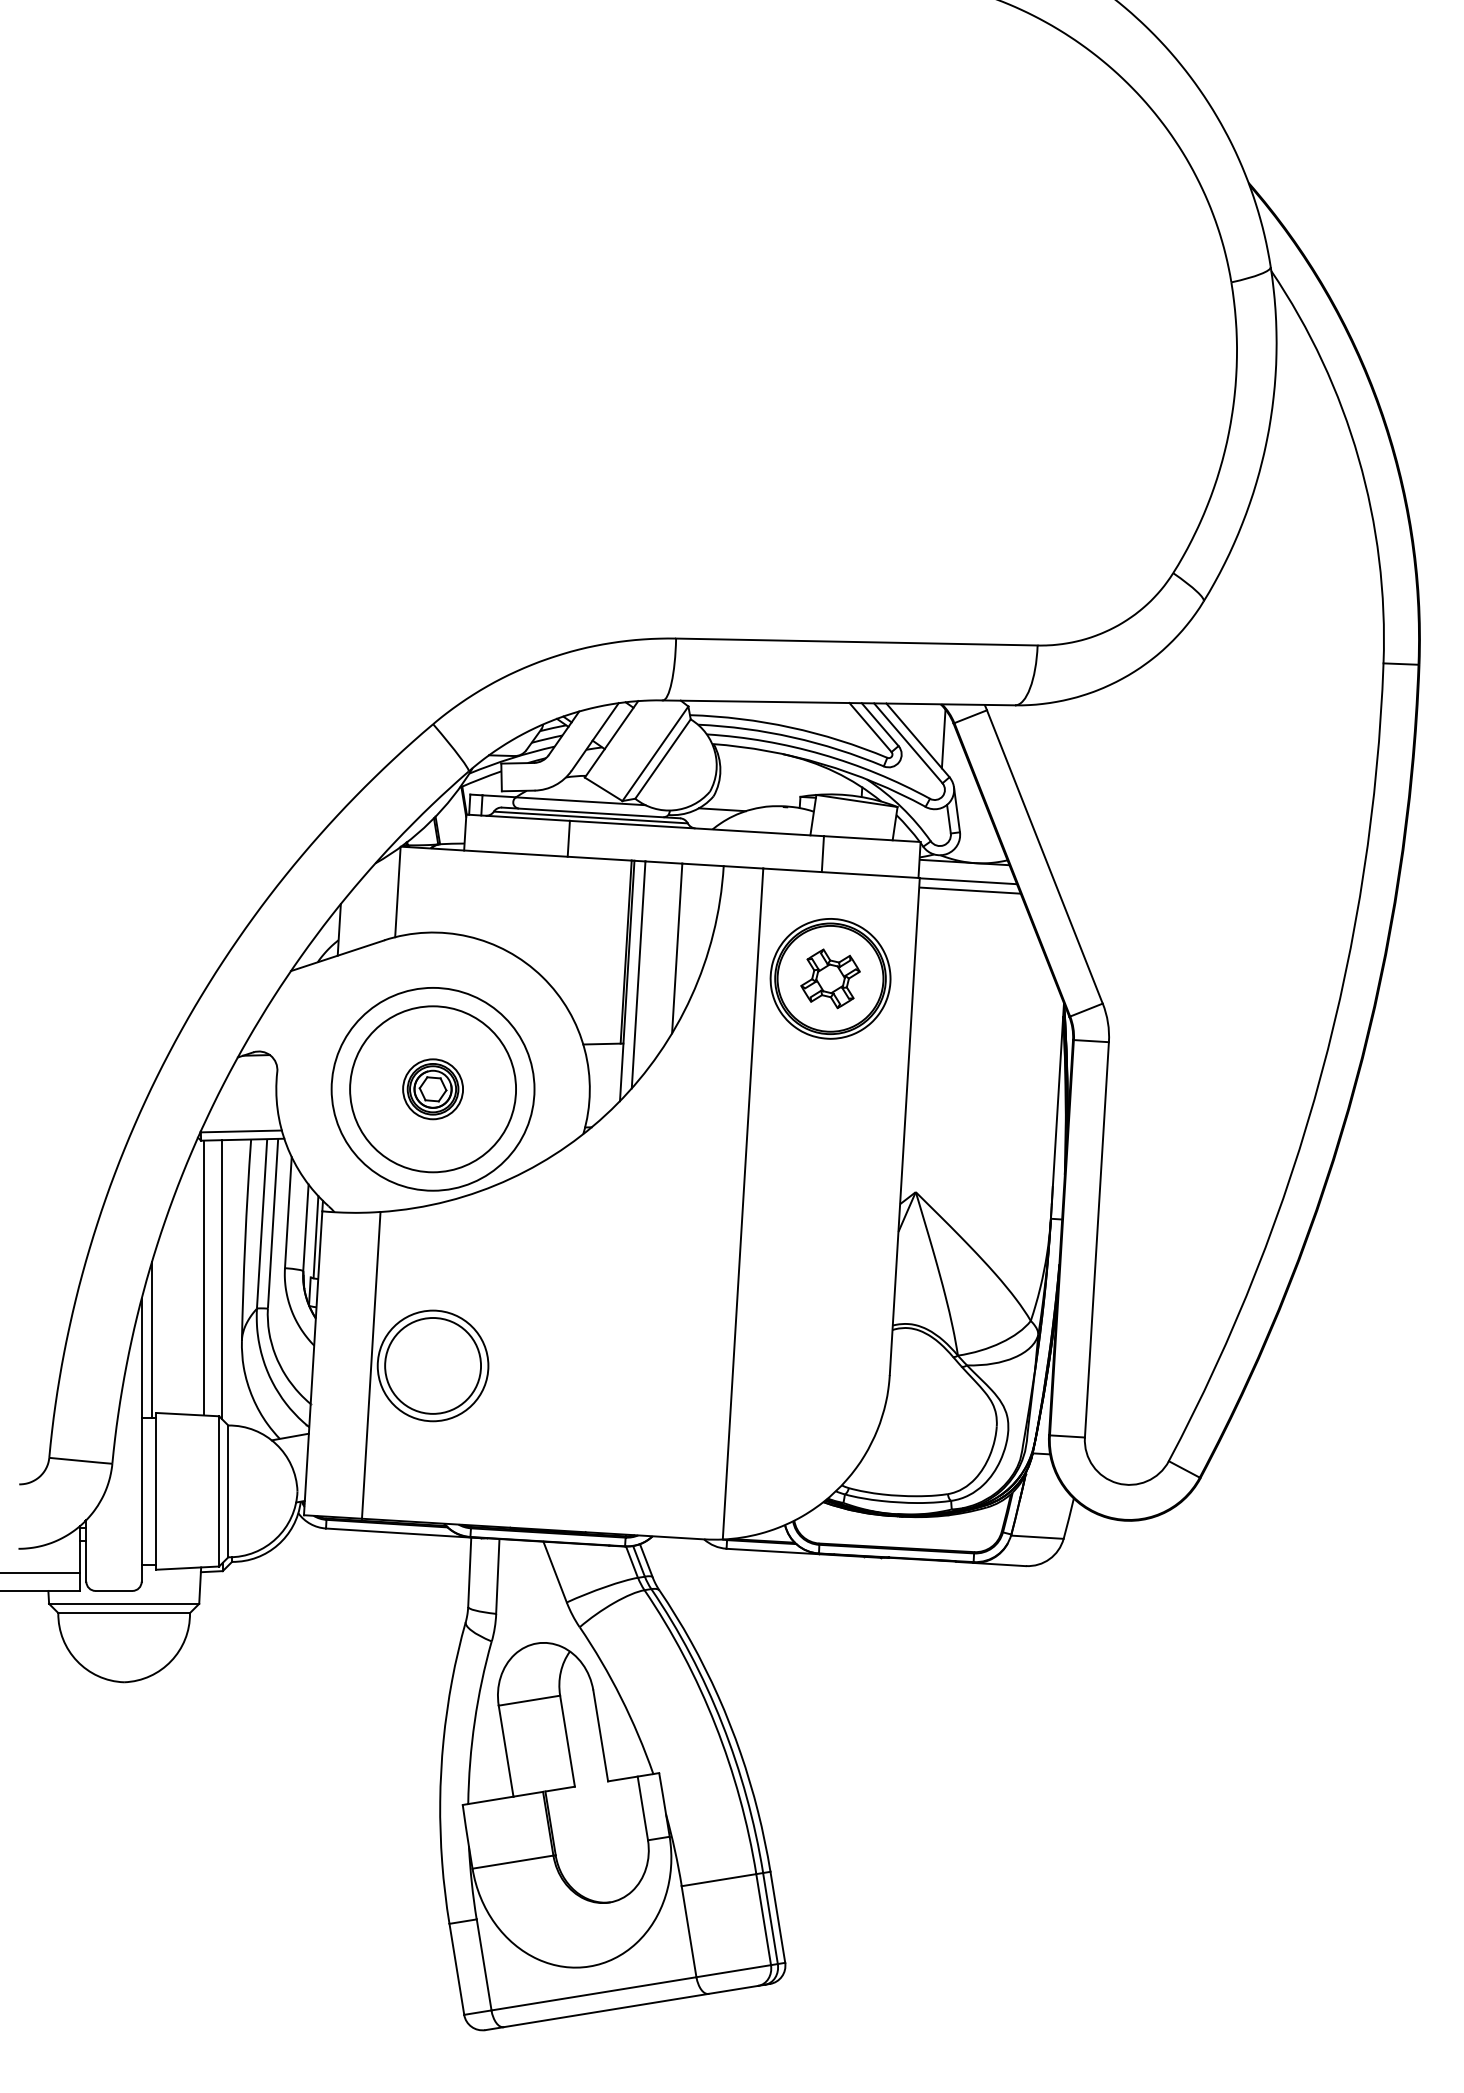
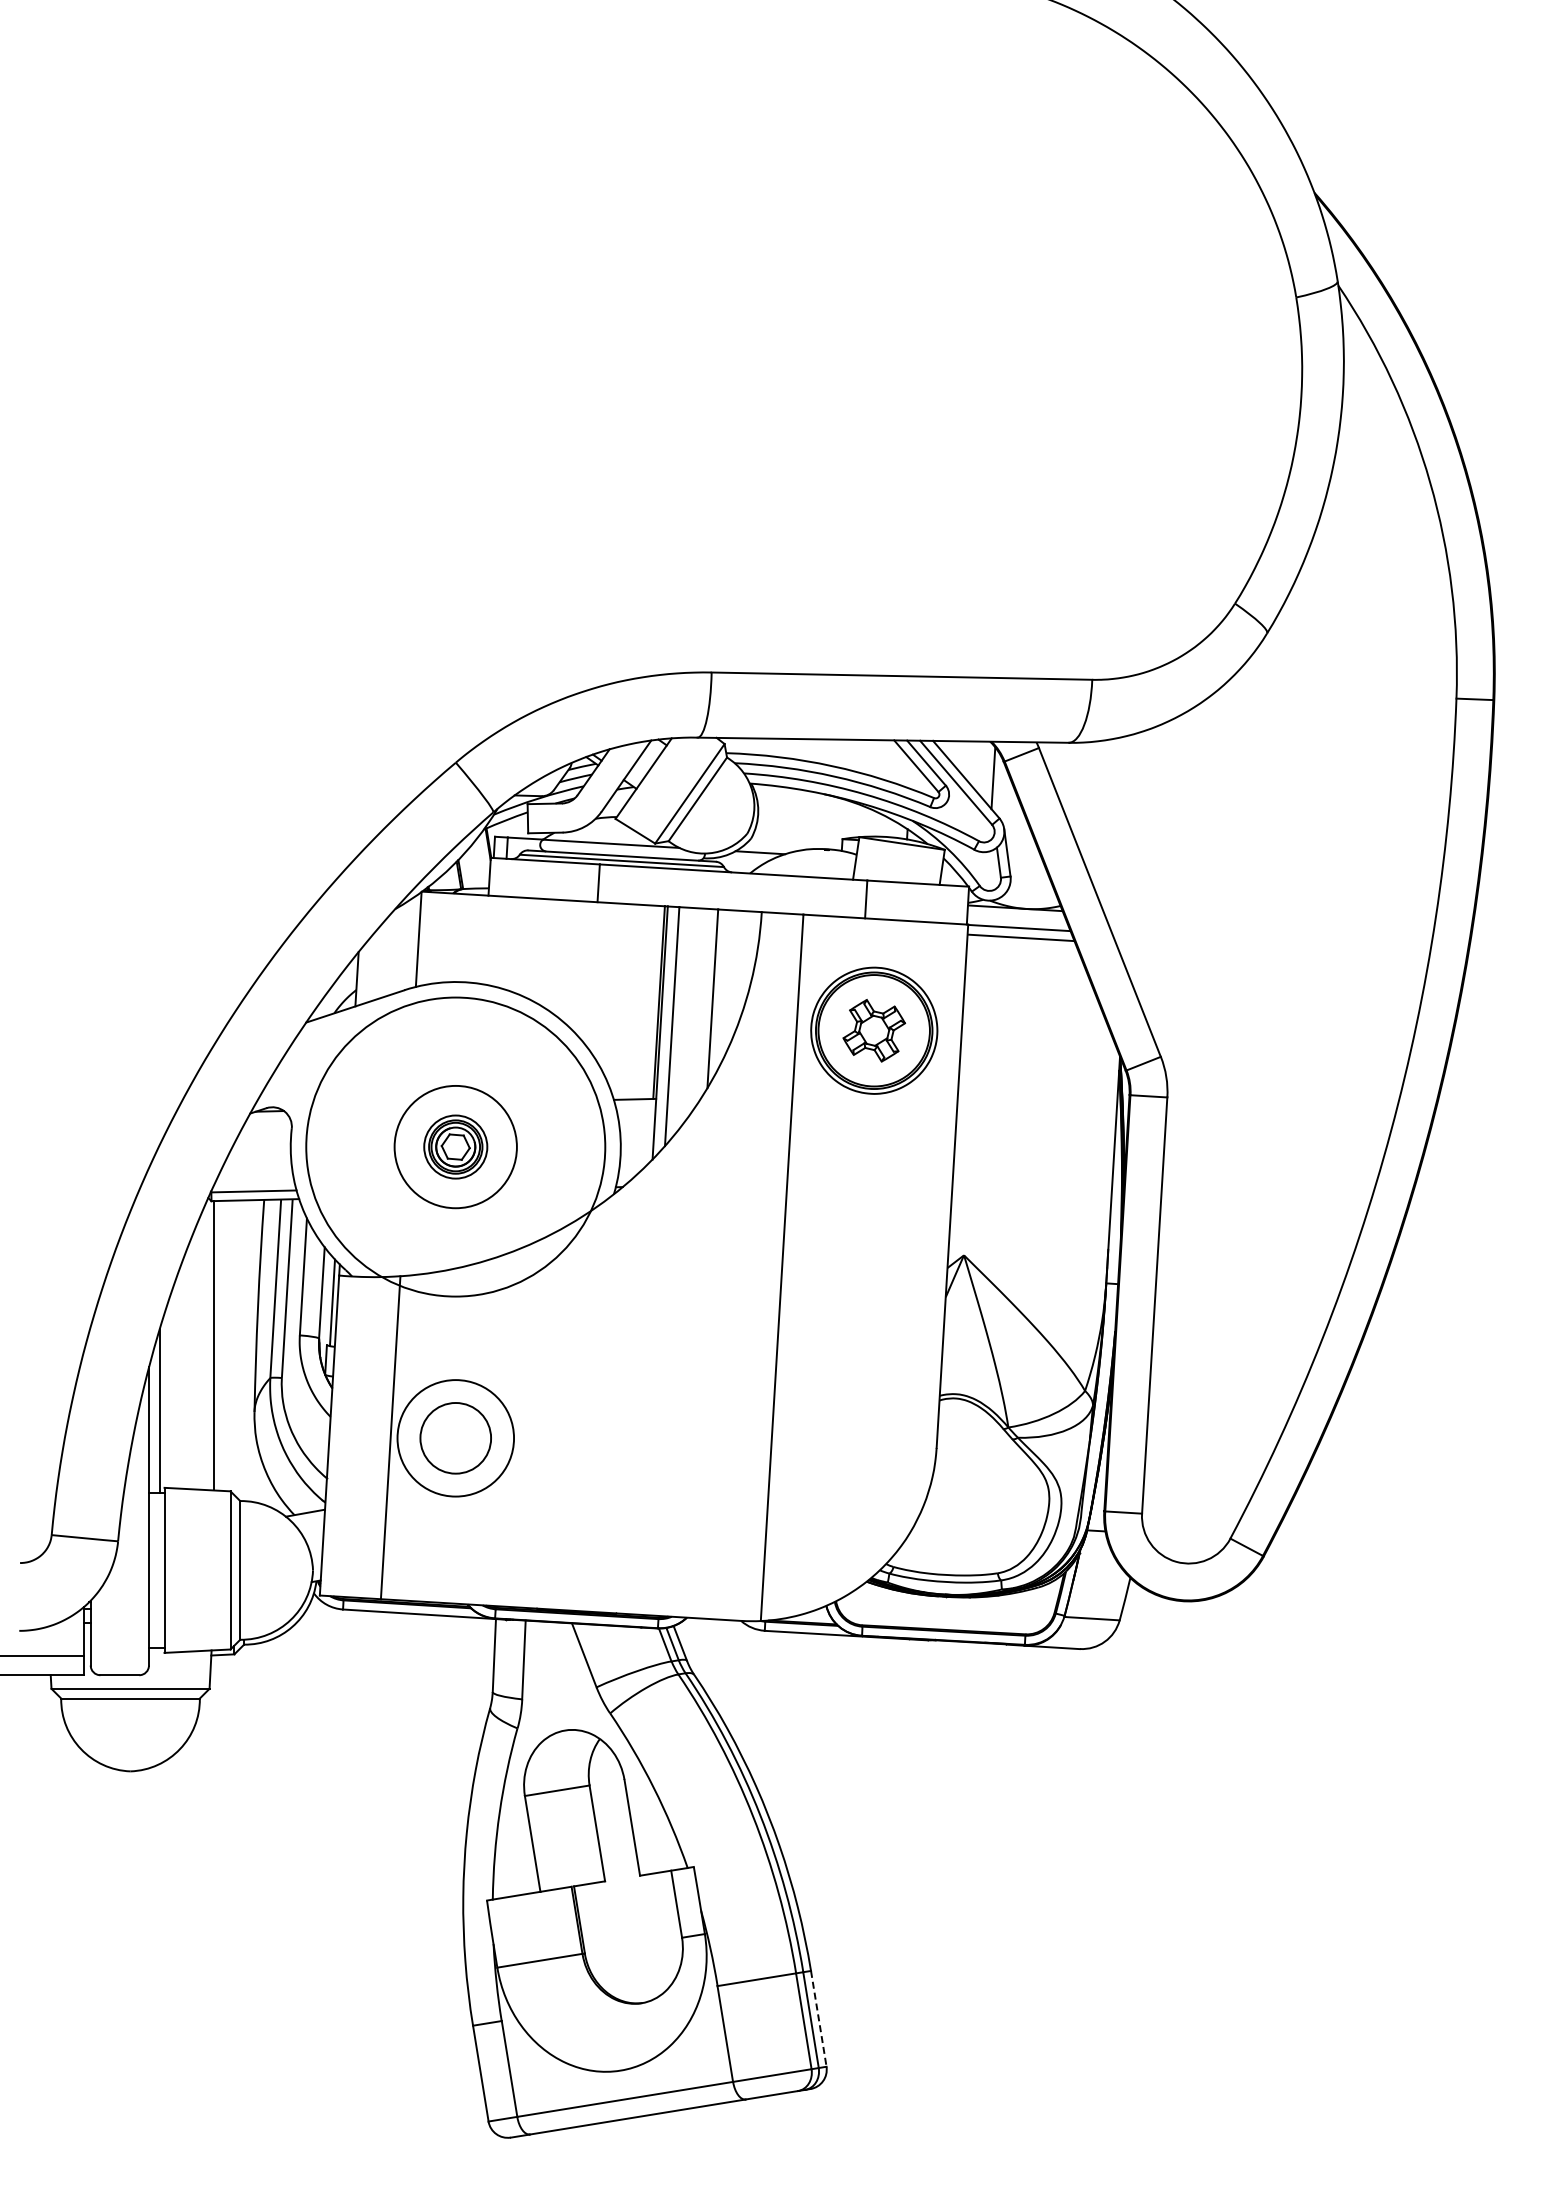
circle: (432, 1088) -> (455, 1146), size x0.7
circle: (432, 1088) -> (455, 1146), size x1.4
line: (221, 1279) -> (233, 1347), removed
circle: (432, 1365) -> (455, 1437), size x0.7
line: (777, 1916) -> (818, 2018), solid -> dashed

